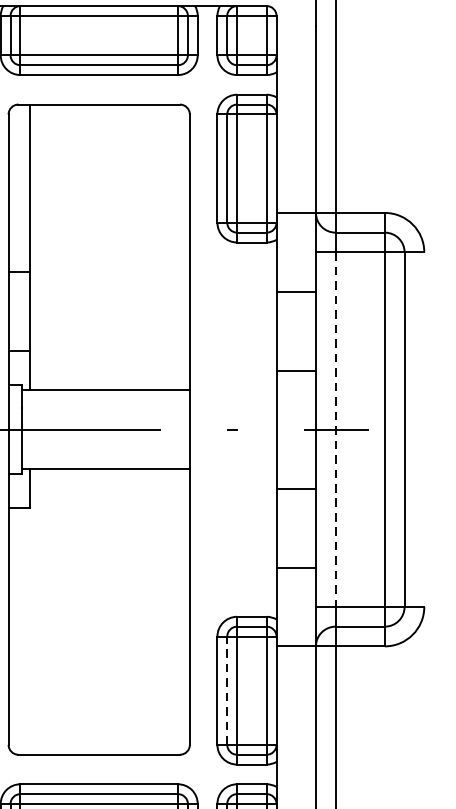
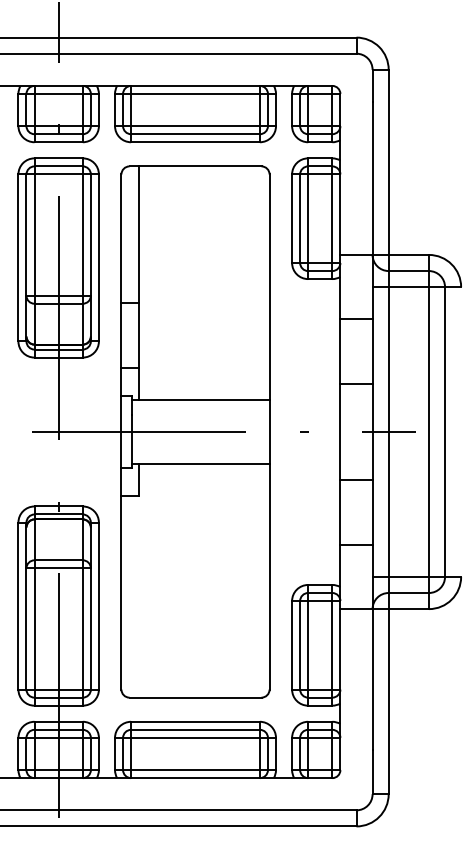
line: (335, 430) -> (388, 432), dashed -> solid
line: (227, 689) -> (300, 644), dashed -> solid

